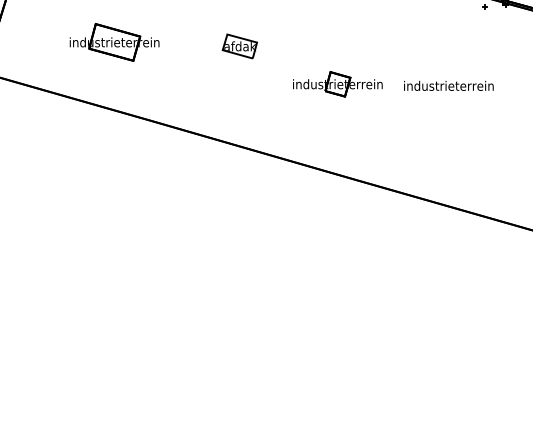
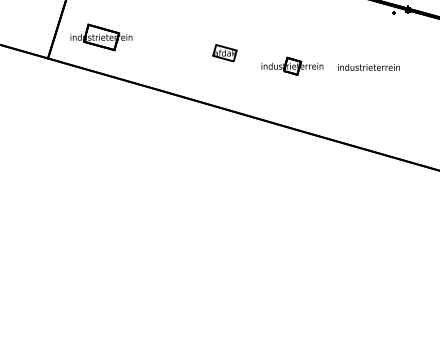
part: (114, 42) -> (101, 37), moved
part: (239, 46) -> (224, 53), moved

